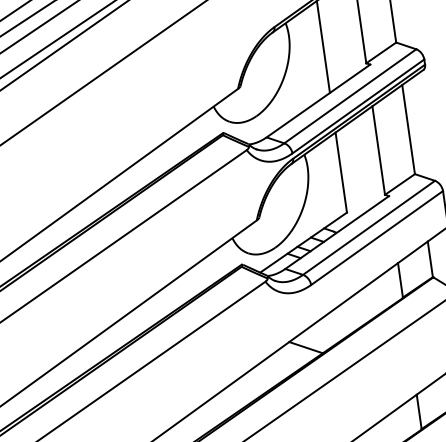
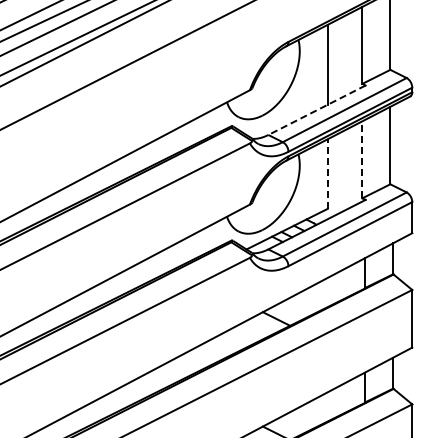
line: (319, 101) -> (317, 110), solid -> dashed
line: (378, 150) -> (362, 159), solid -> dashed
line: (341, 173) -> (327, 174), solid -> dashed

